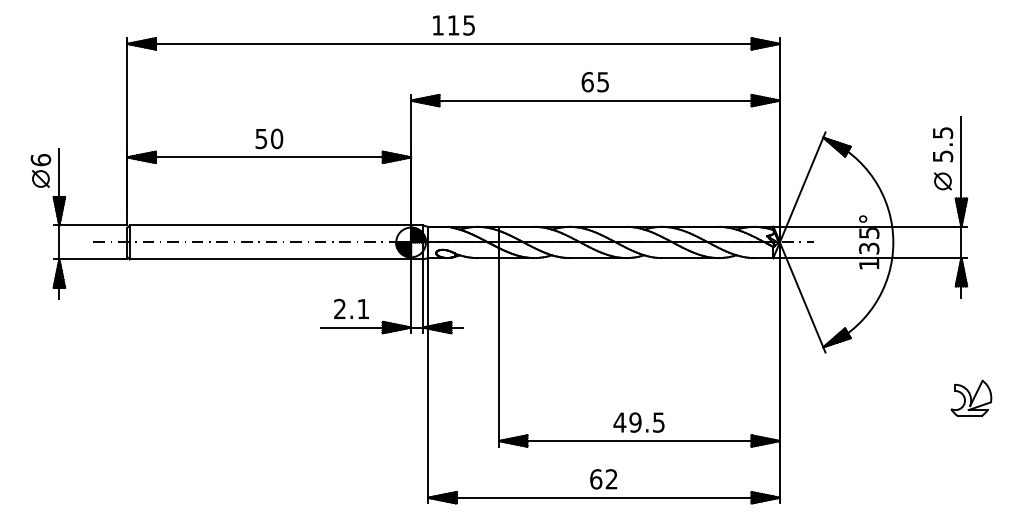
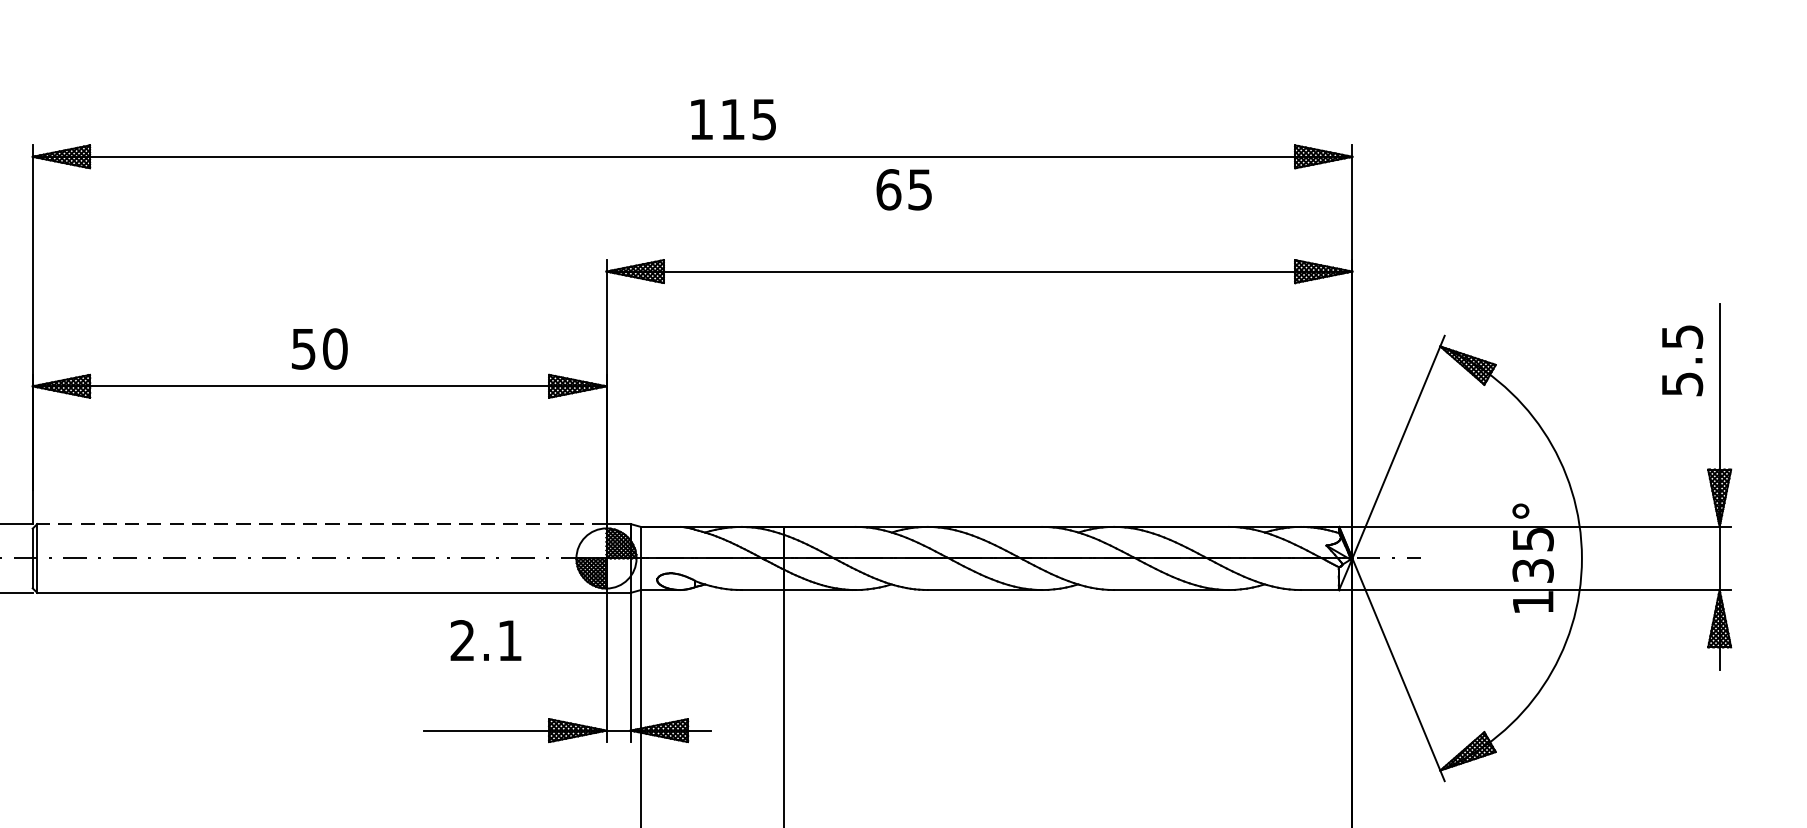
text: (453, 25) -> (732, 119), moved
text: (594, 82) -> (902, 190), moved
part: (942, 181) -> (1681, 435), removed
line: (270, 225) -> (322, 524), solid -> dashed
text: (351, 308) -> (485, 639), moved

